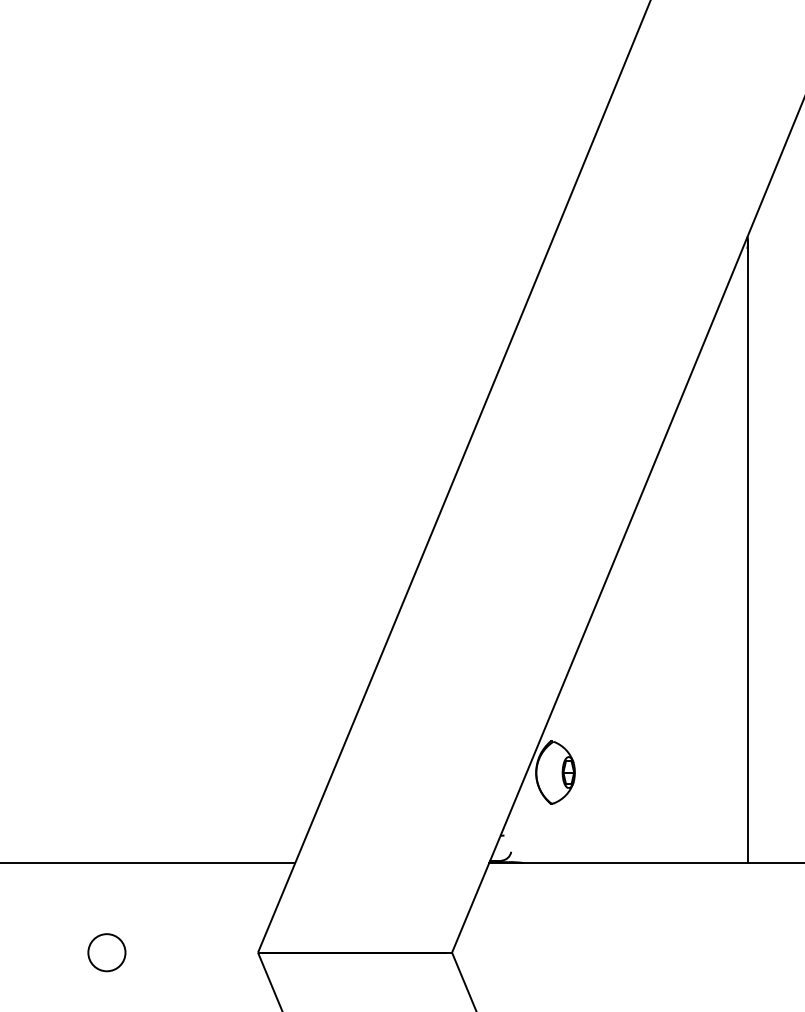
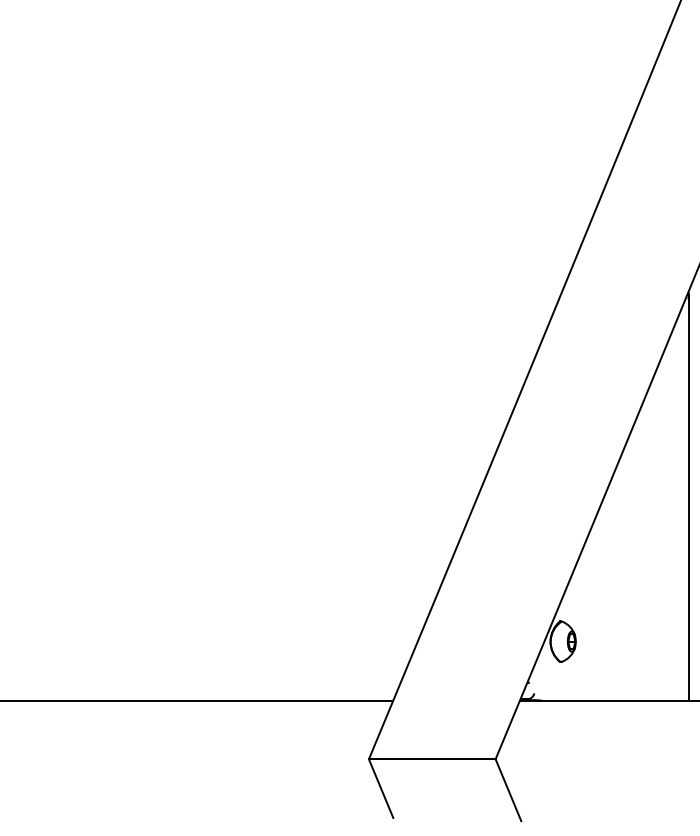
circle: (107, 953) -> (270, 759), removed

